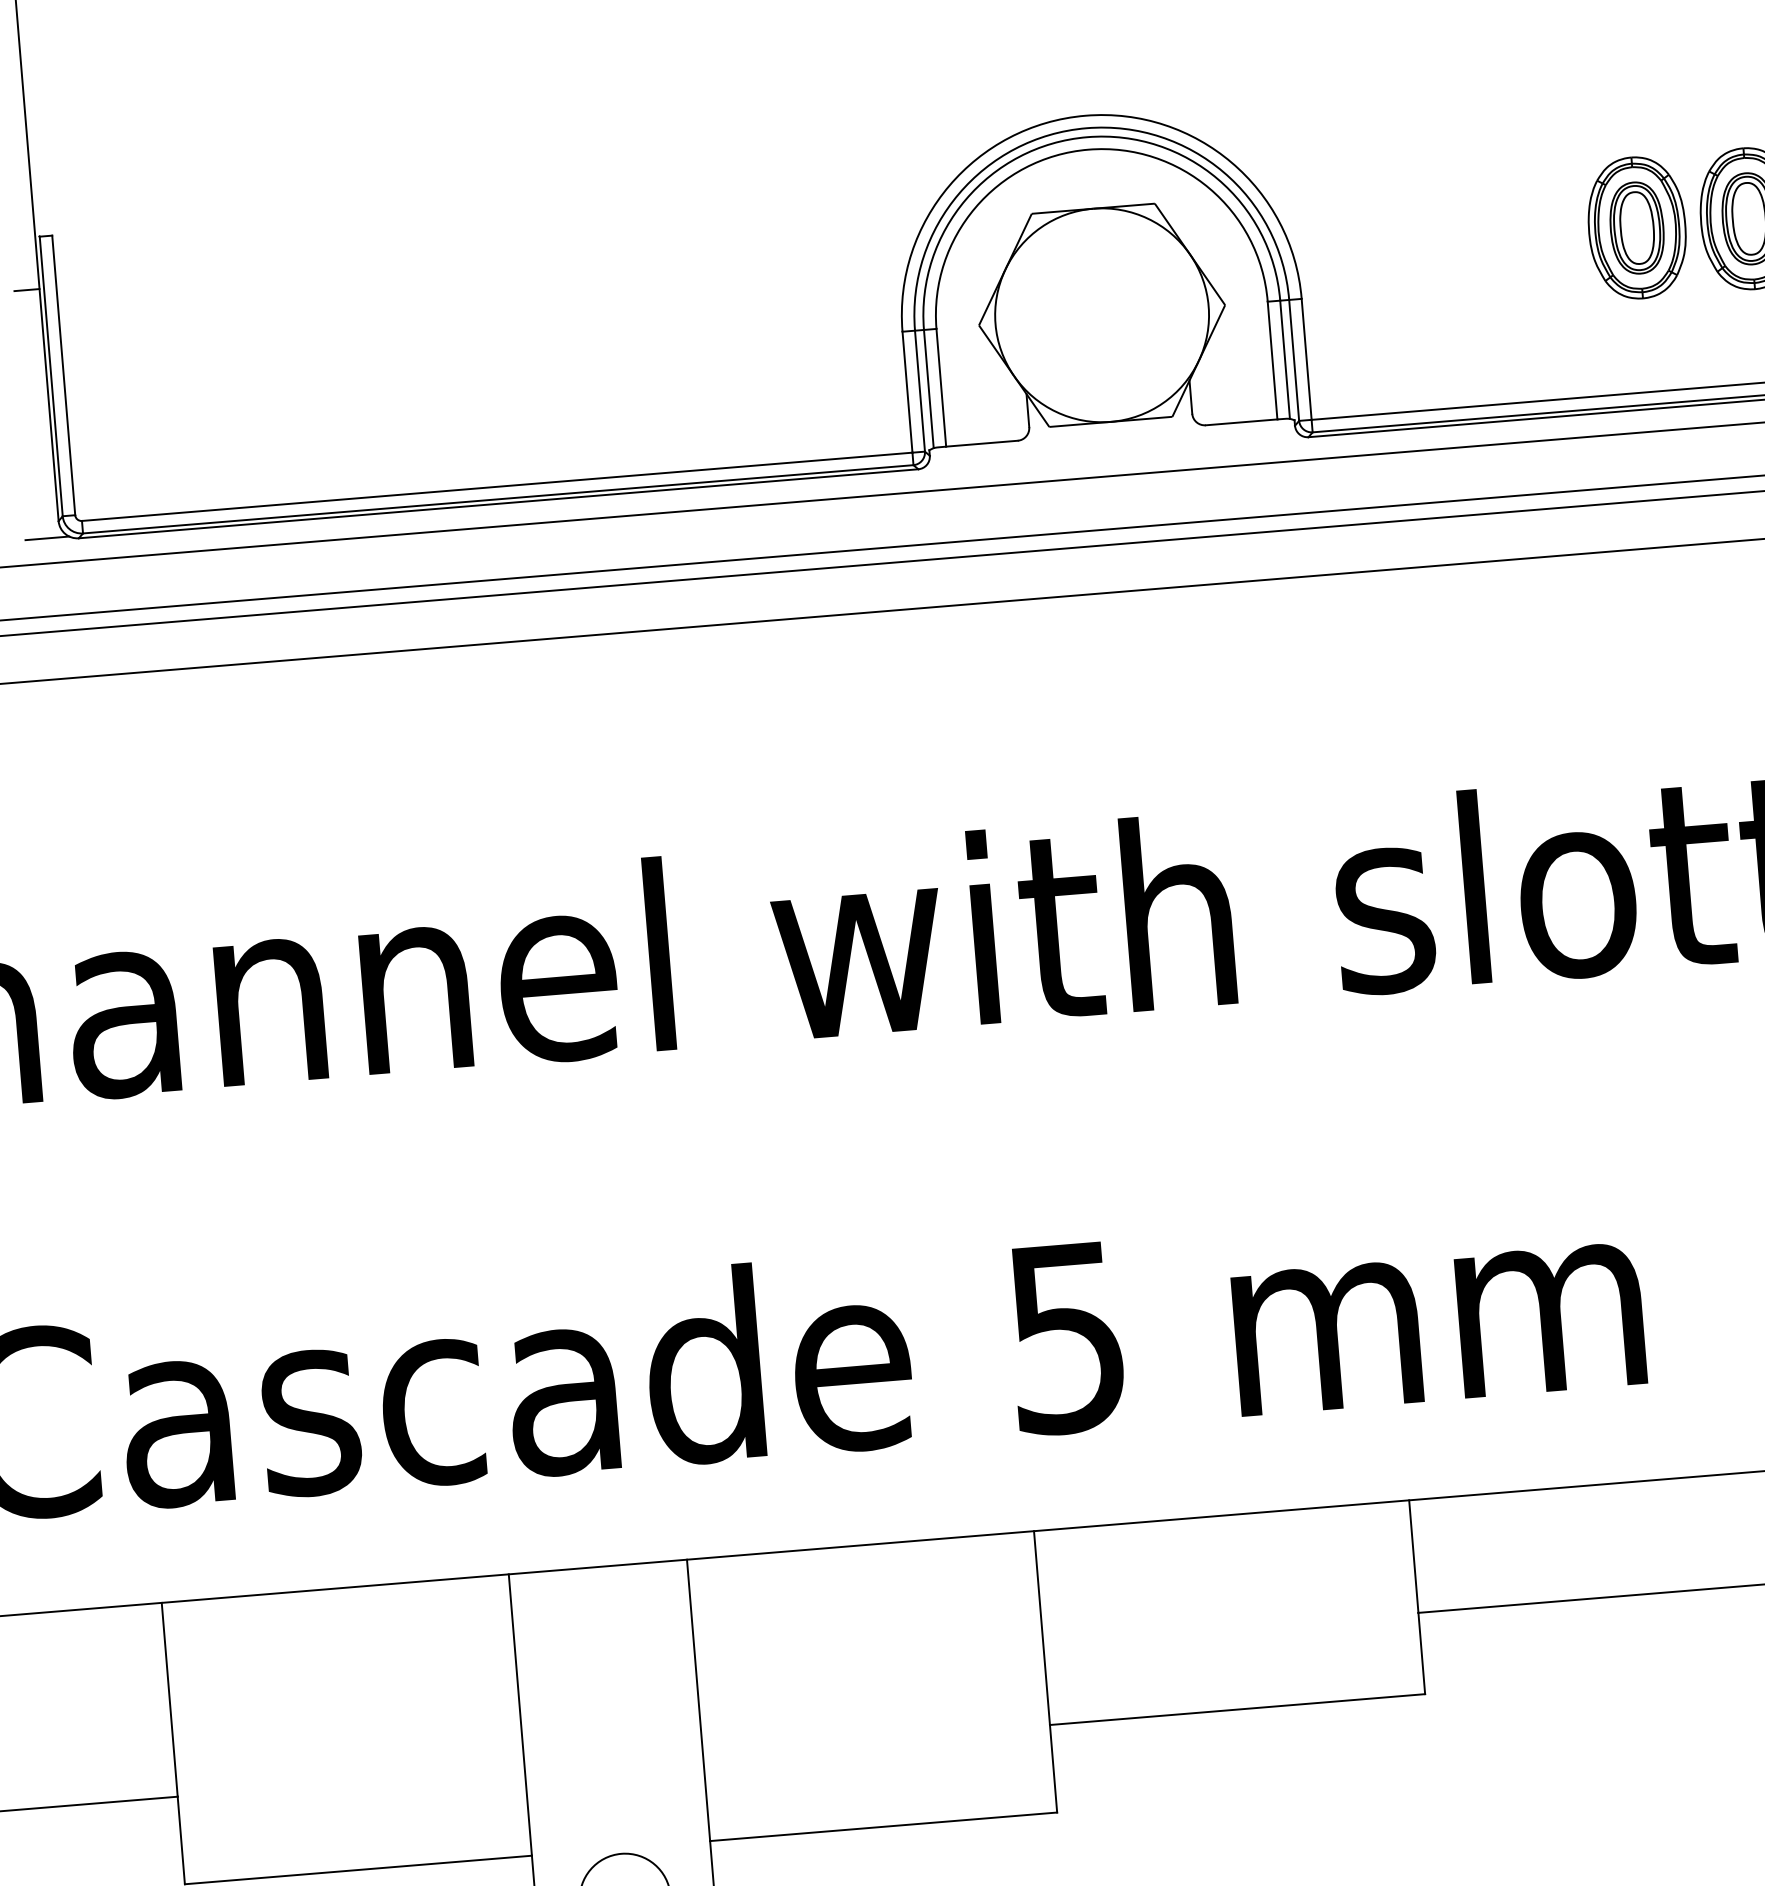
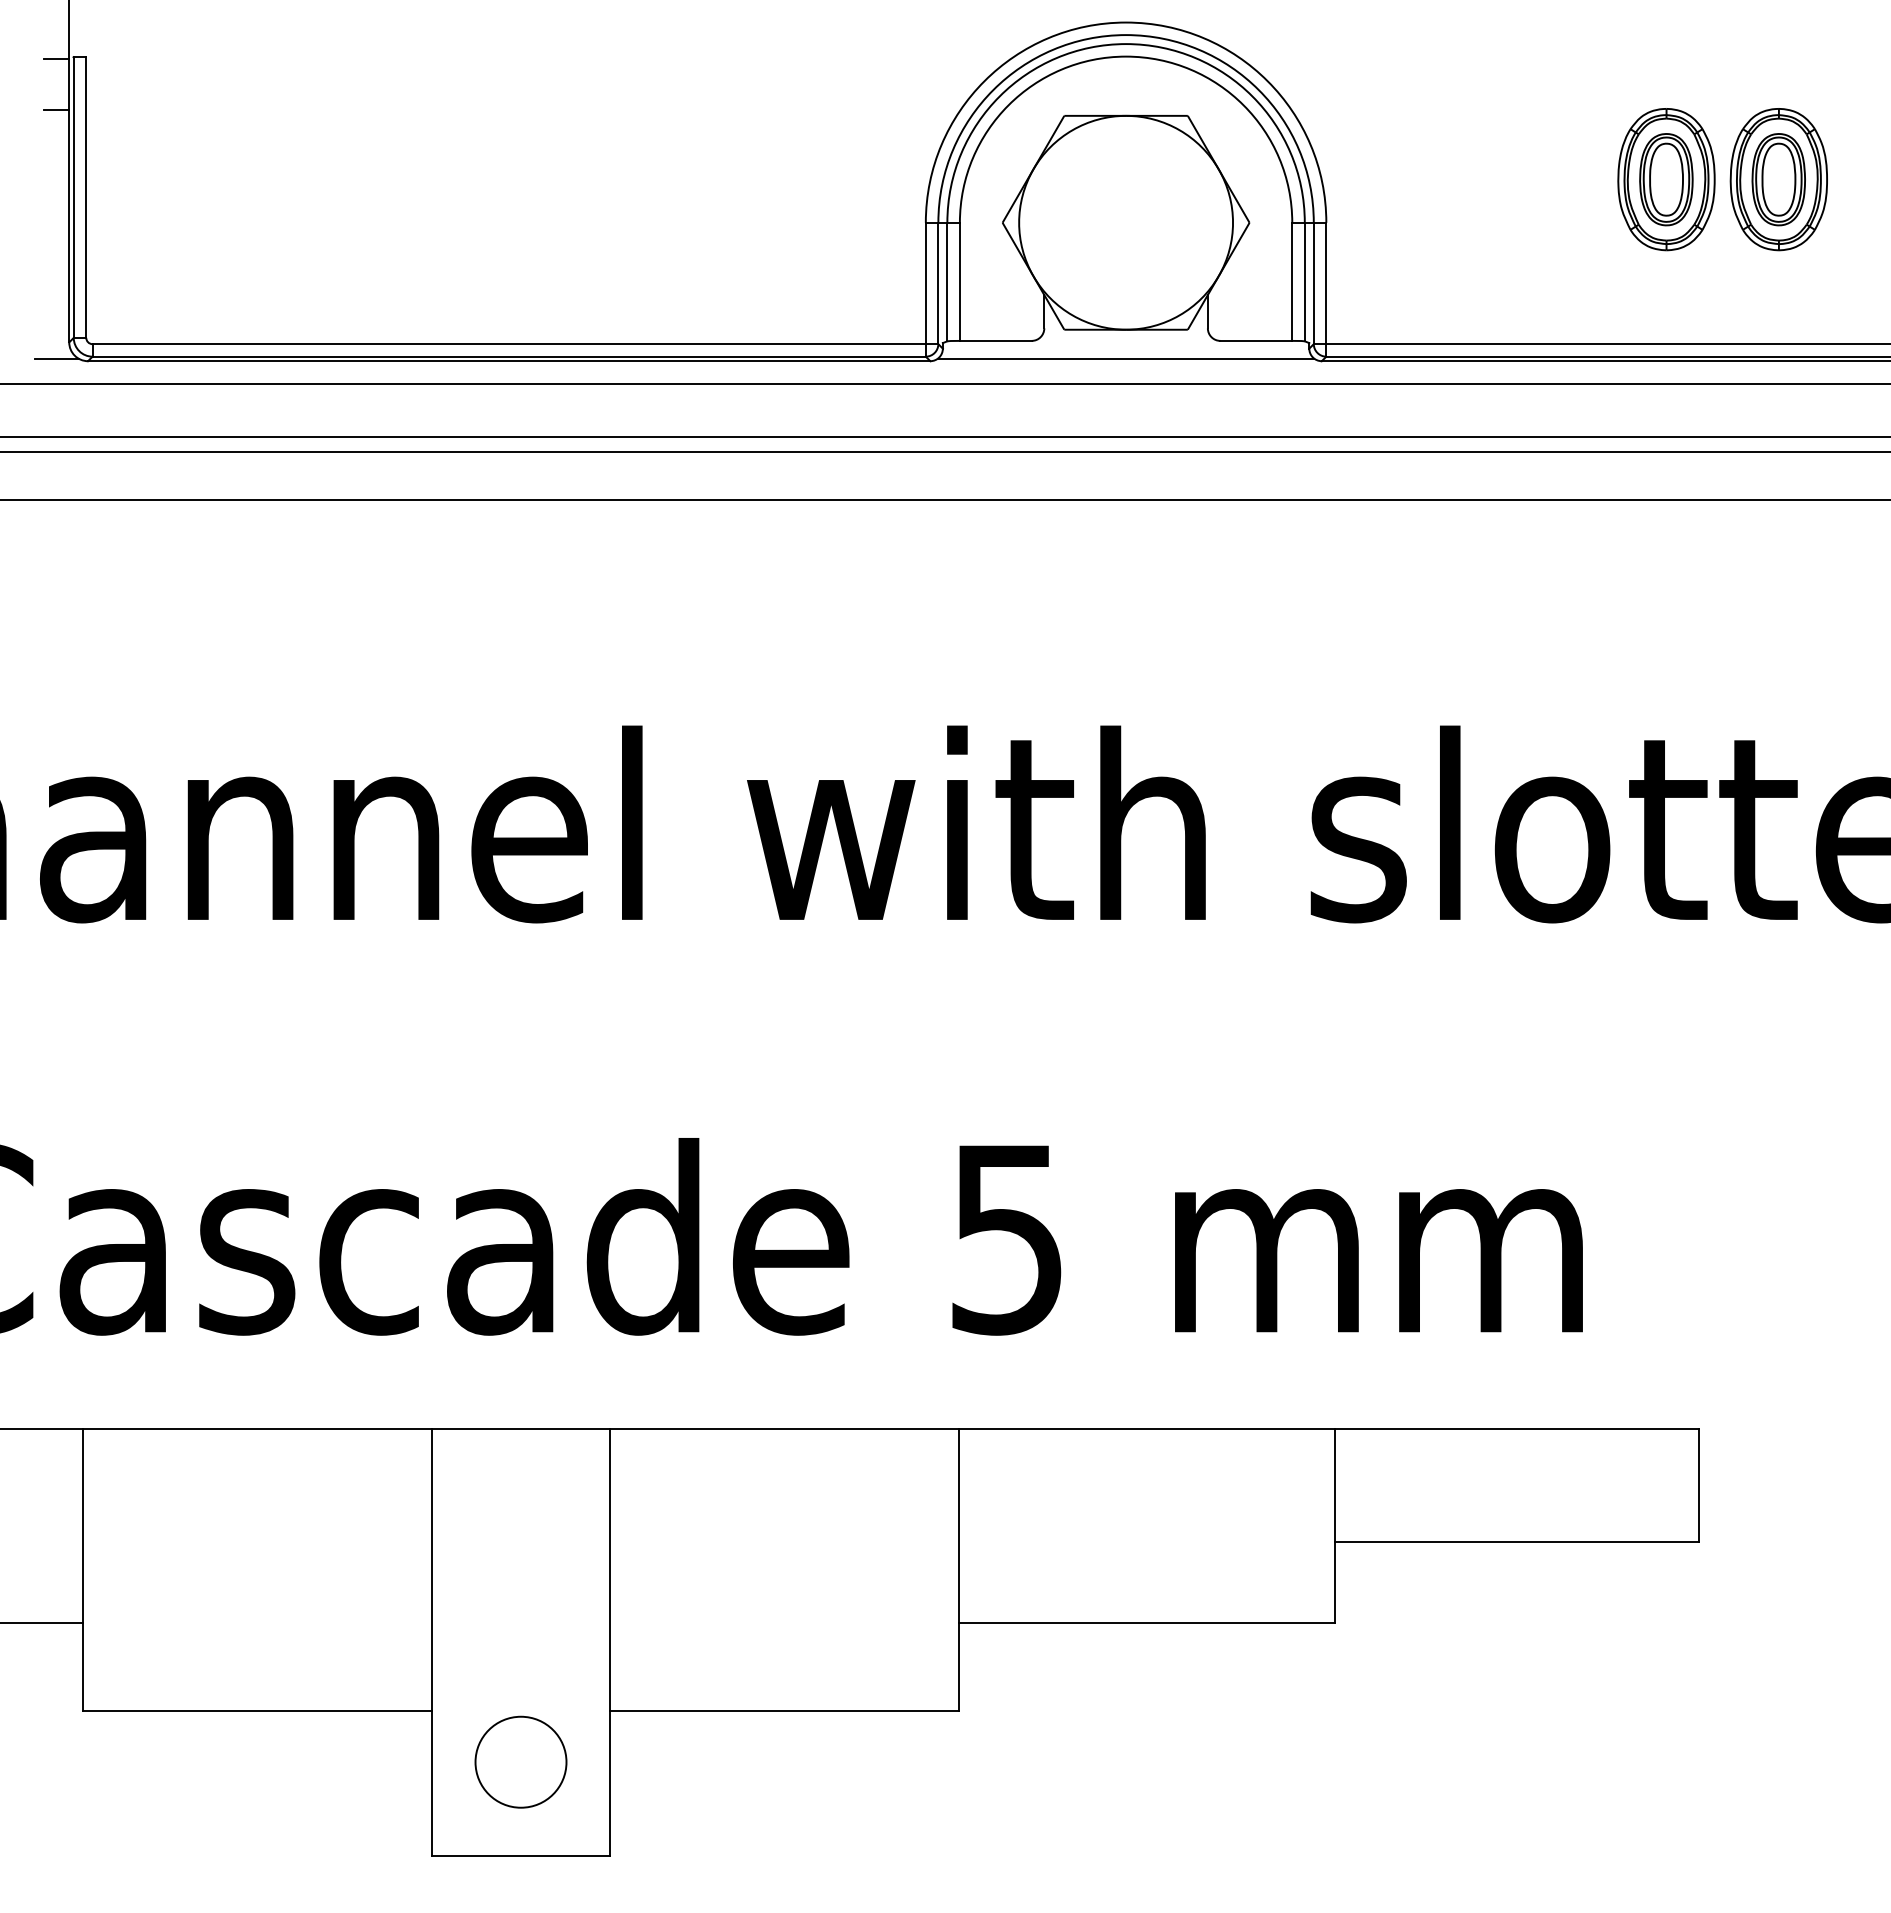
line: (22, 240) -> (56, 59), added
line: (1112, 450) -> (1125, 358), added

